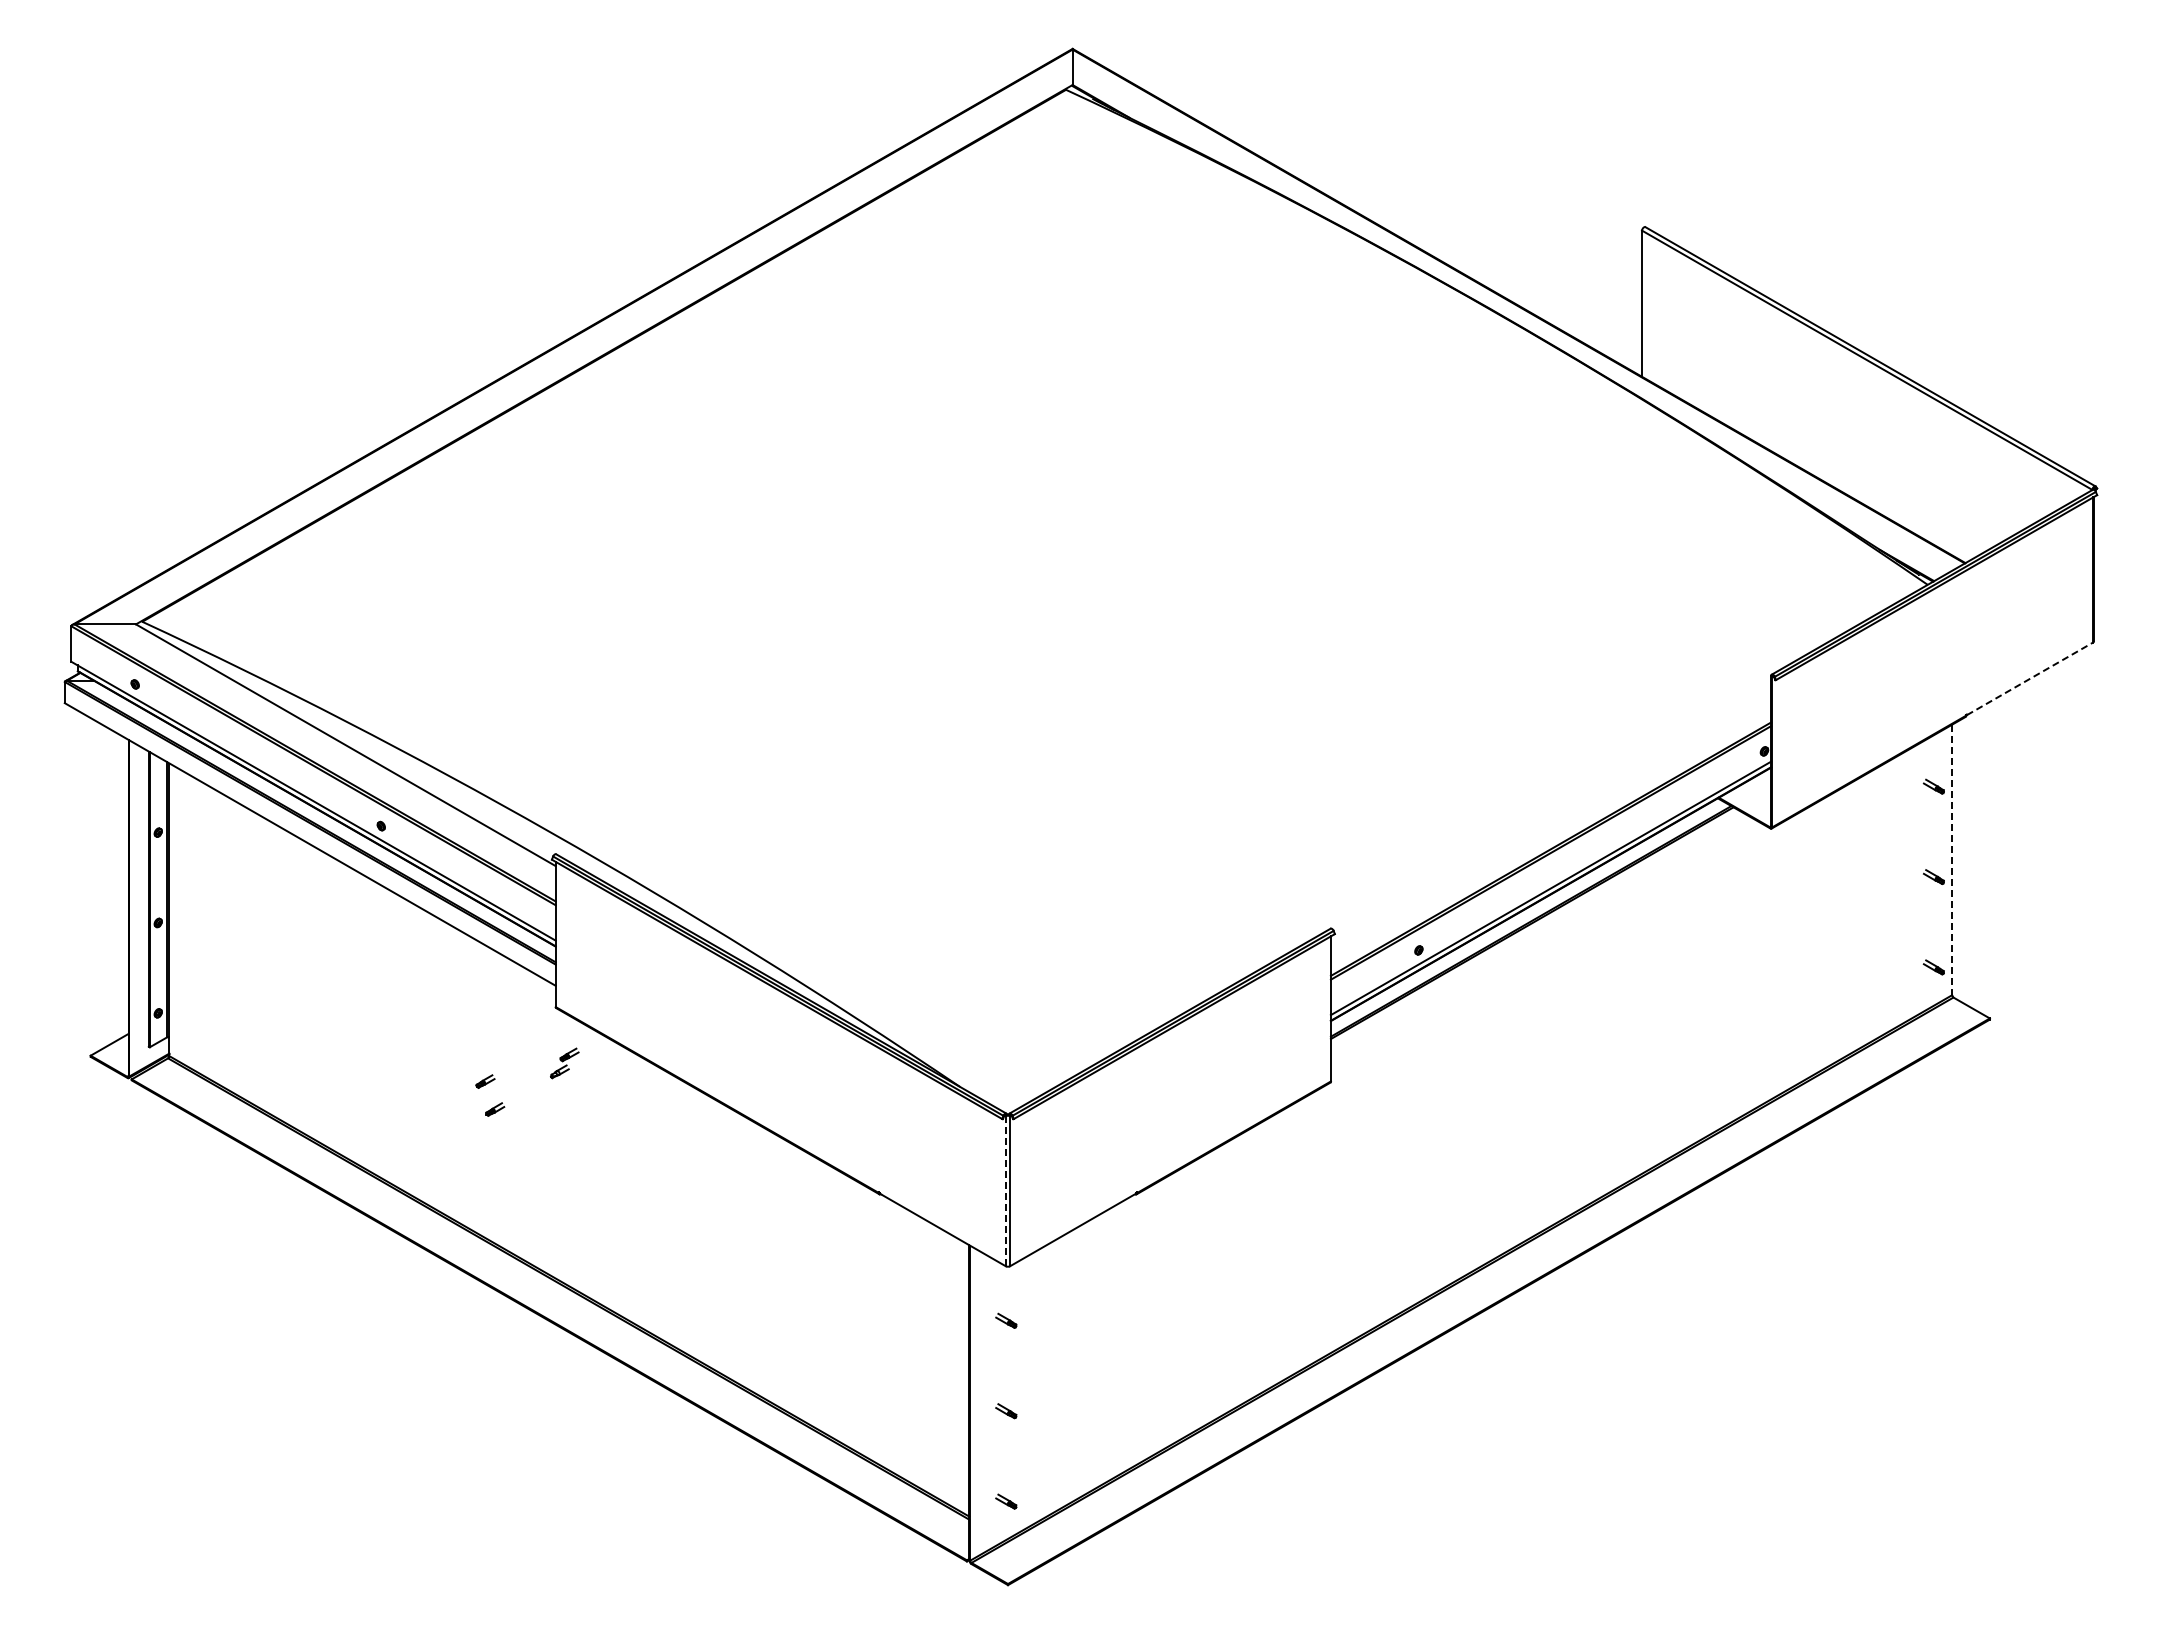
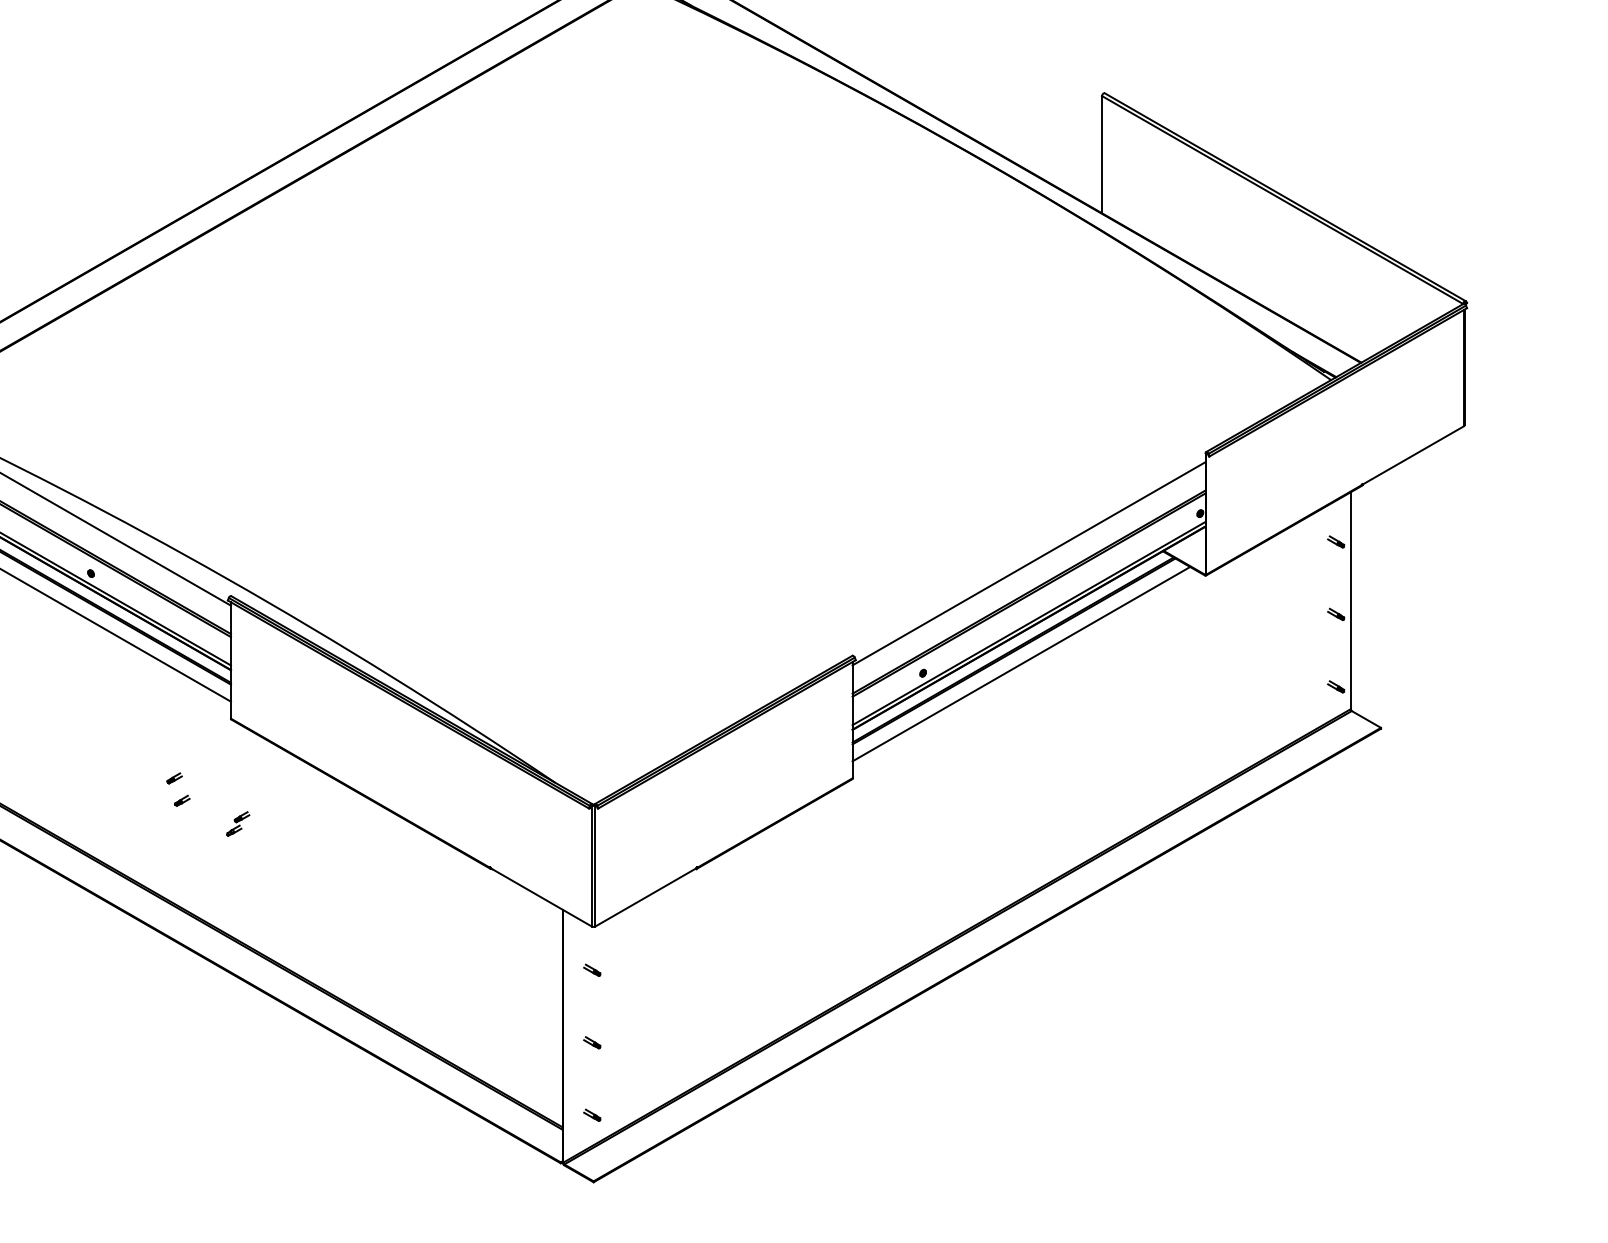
line: (2030, 678) -> (1413, 455), dashed -> solid
line: (1550, 813) -> (1028, 563), added
line: (1952, 860) -> (1351, 601), dashed -> solid
line: (1540, 938) -> (1020, 663), added
part: (564, 1063) -> (237, 824), moved
line: (1005, 1190) -> (591, 865), dashed -> solid

